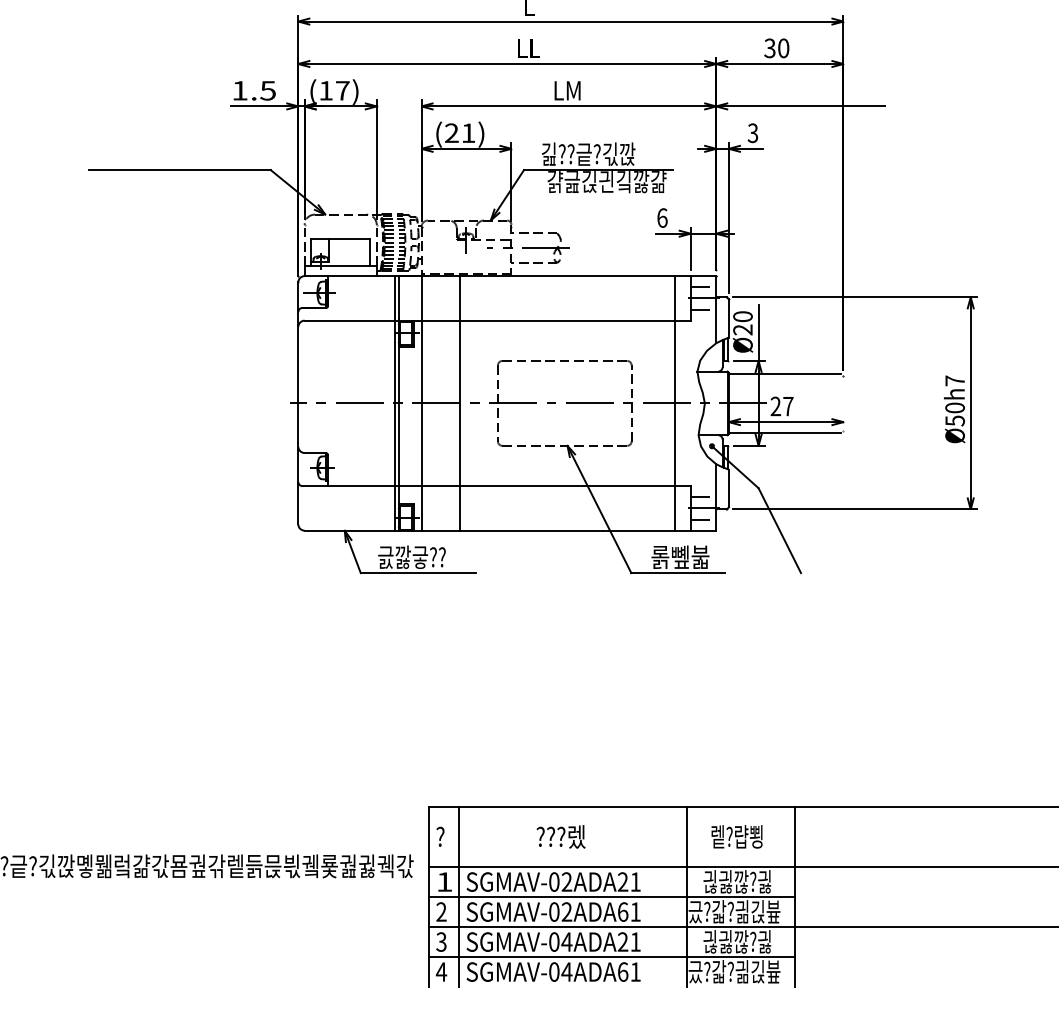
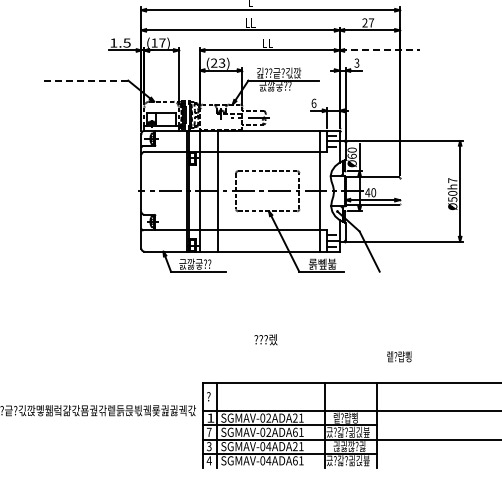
text: (777, 47) -> (368, 22), 30 -> 27
text: (568, 89) -> (269, 42), LM -> LL
line: (802, 106) -> (380, 50), solid -> dashed
text: (467, 131) -> (221, 62), (21) -> (23)
line: (178, 169) -> (84, 80), solid -> dashed
text: (606, 182) -> (287, 86), 걁긆긵긘깈깛걂 -> 긄깛긓??
text: (741, 327) -> (351, 155), Ø20 -> Ø60
text: (781, 406) -> (370, 192), 27 -> 40
text: (560, 836) -> (265, 339), moved
text: (737, 836) -> (399, 356), moved
text: (737, 880) -> (349, 417), 긚긣깒?긣 -> 렡?럅뾩
text: (439, 910) -> (208, 431), 2 -> 7

